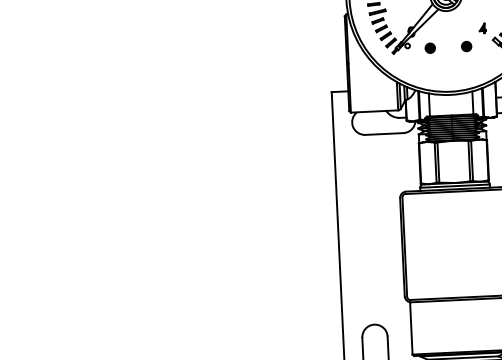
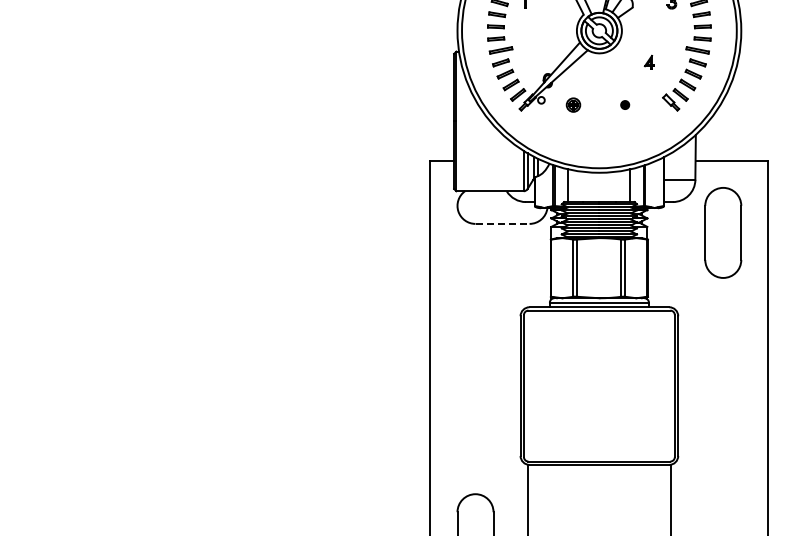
part: (482, 27) -> (648, 61), moved
part: (466, 46) -> (624, 104), size x0.6
line: (385, 133) -> (503, 223), solid -> dashed

